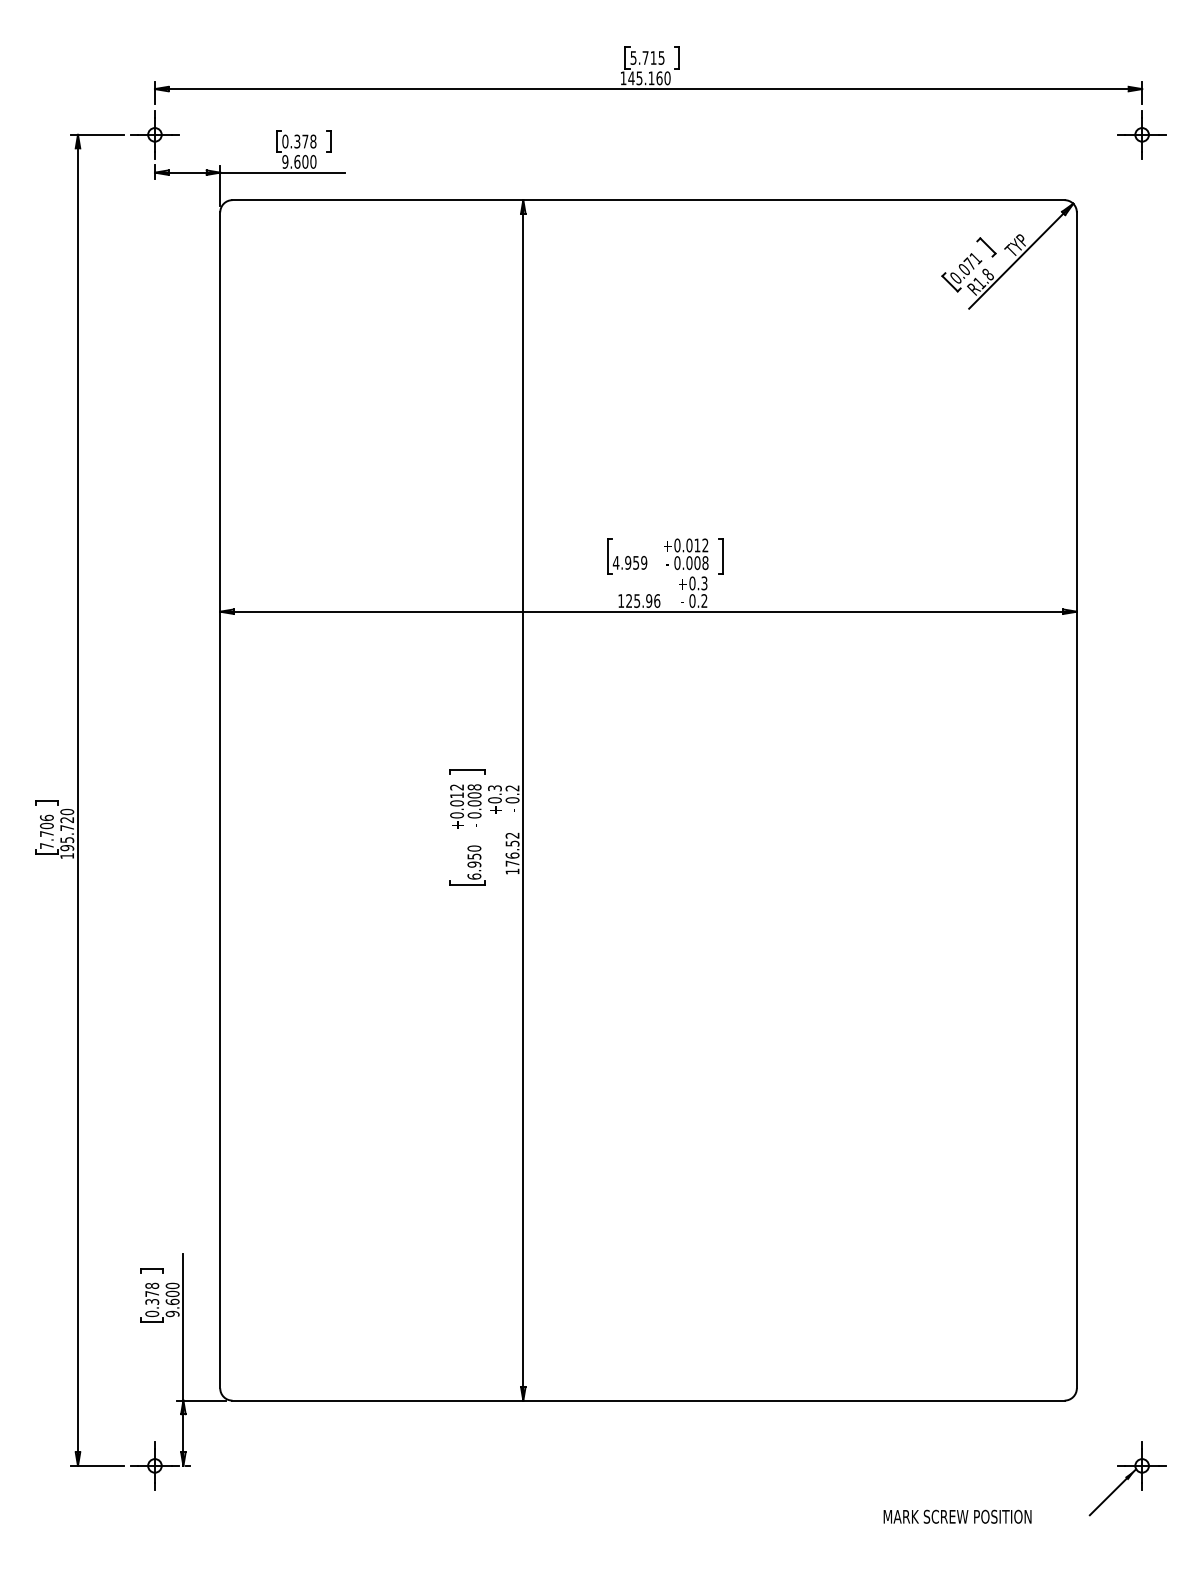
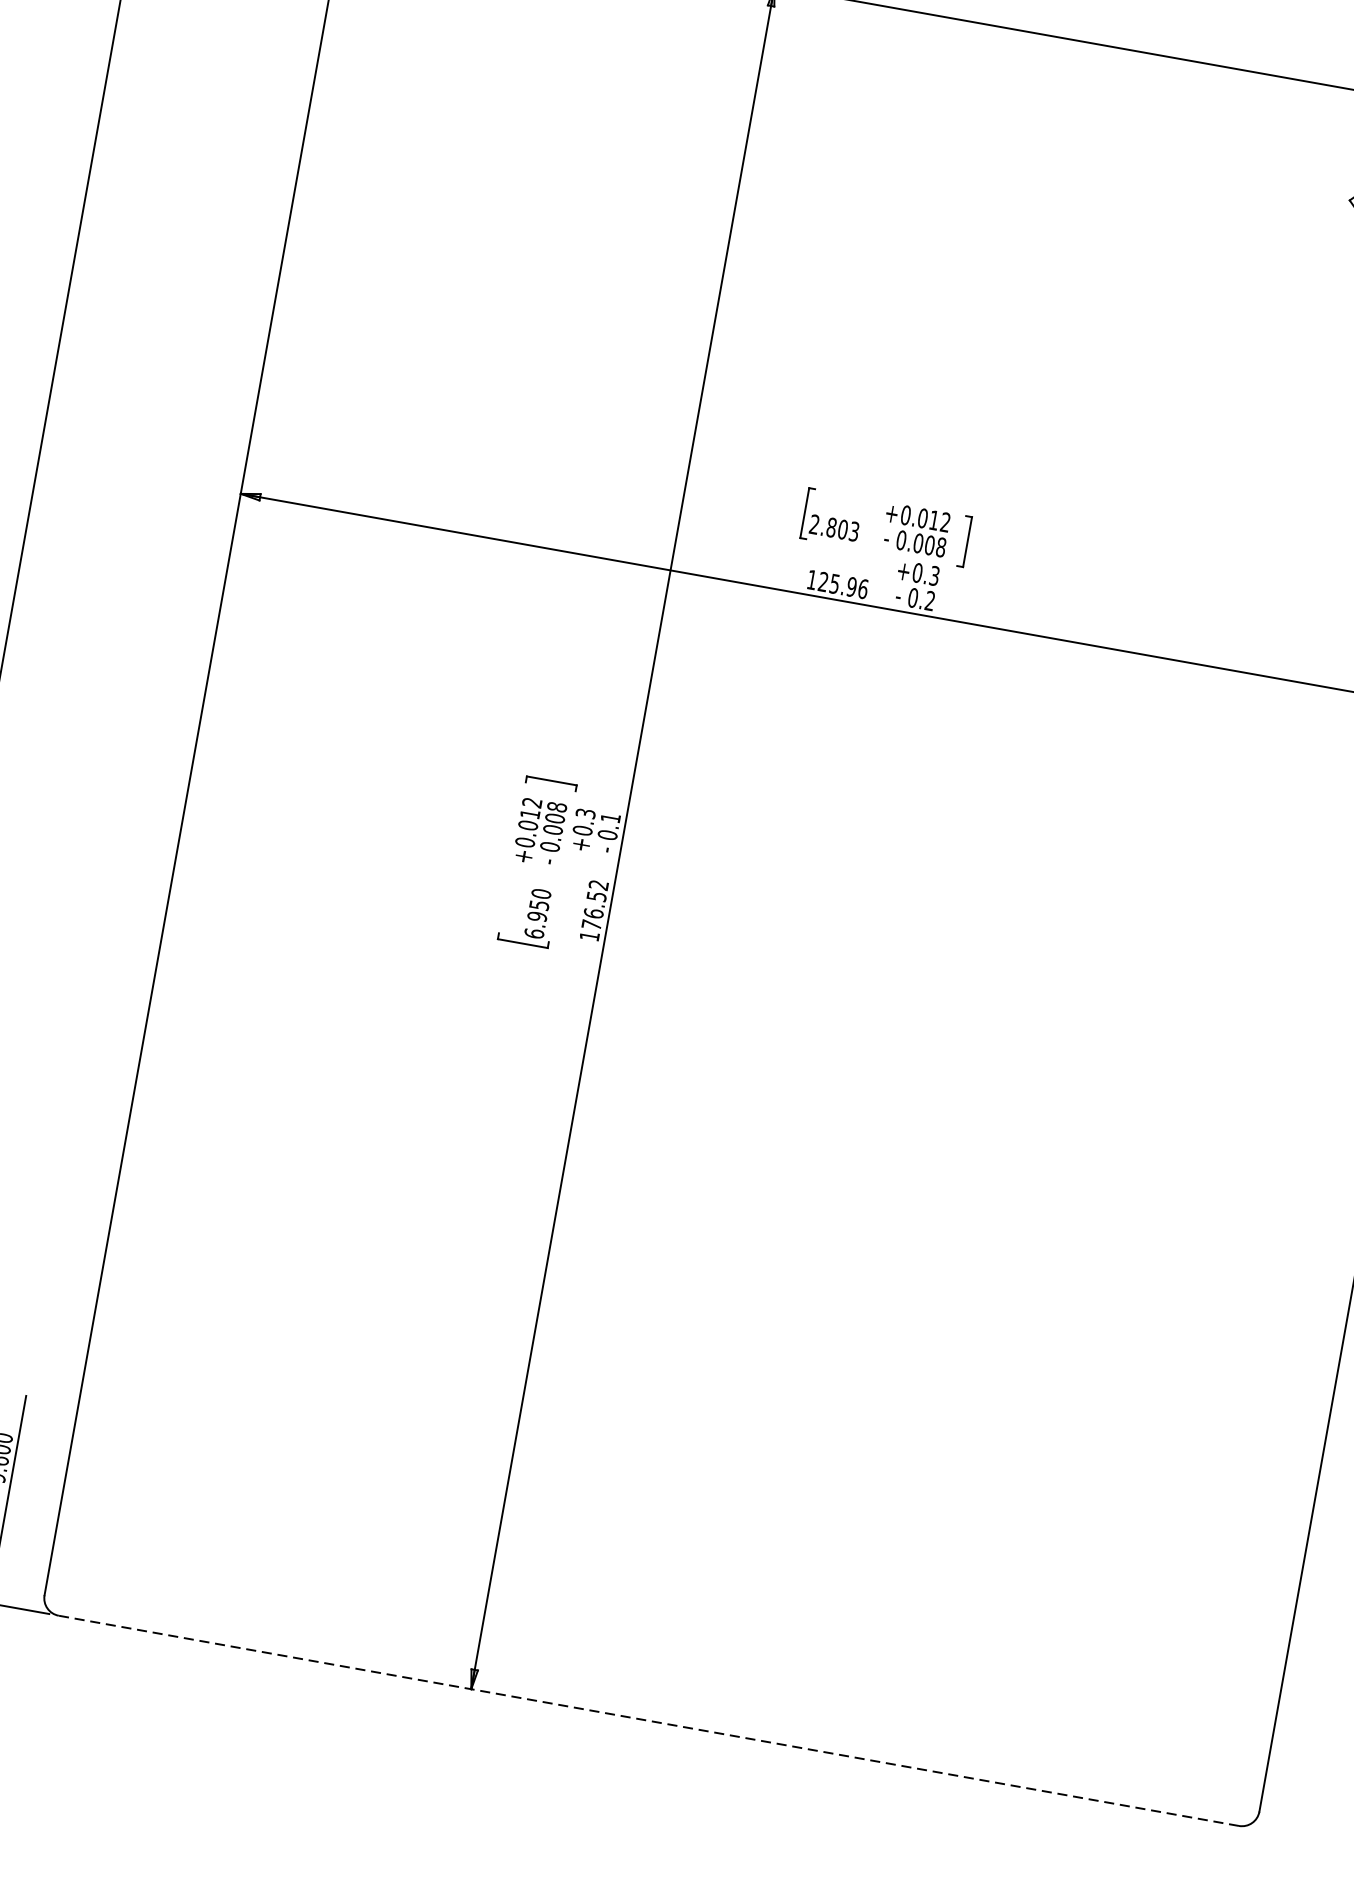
text: (629, 562) -> (833, 527), 4.959 -> 2.803
text: (512, 788) -> (610, 818), 0.2 -> 0.1
line: (648, 1400) -> (648, 1720), solid -> dashed

